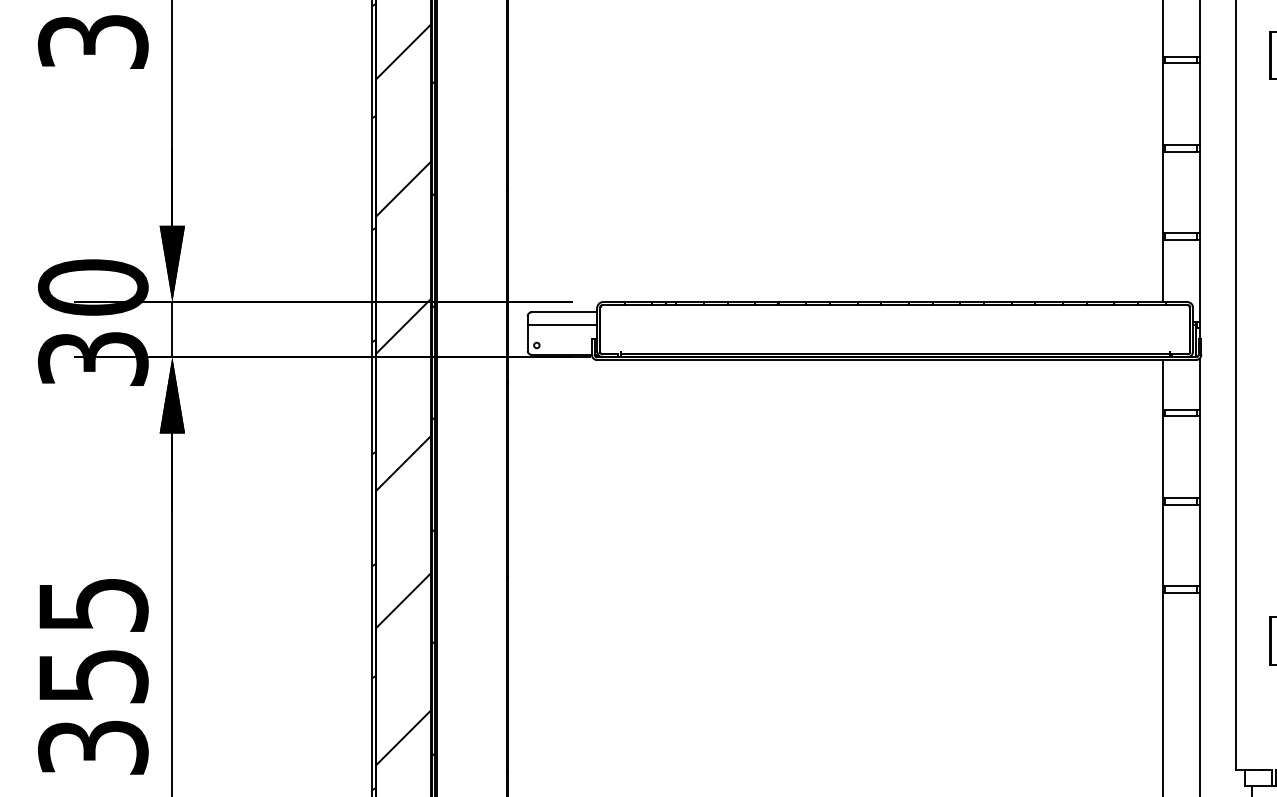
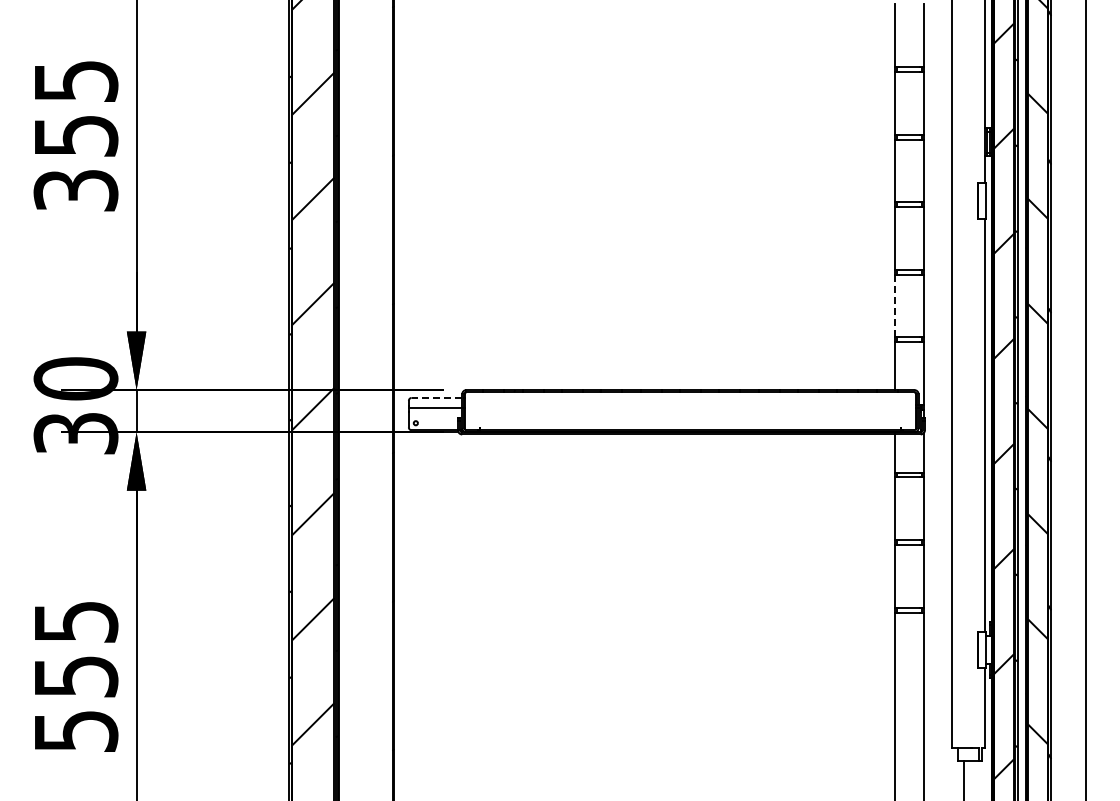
line: (1162, 191) -> (895, 305), solid -> dashed
line: (563, 311) -> (436, 397), solid -> dashed
text: (92, 746) -> (75, 730), 355 -> 555

